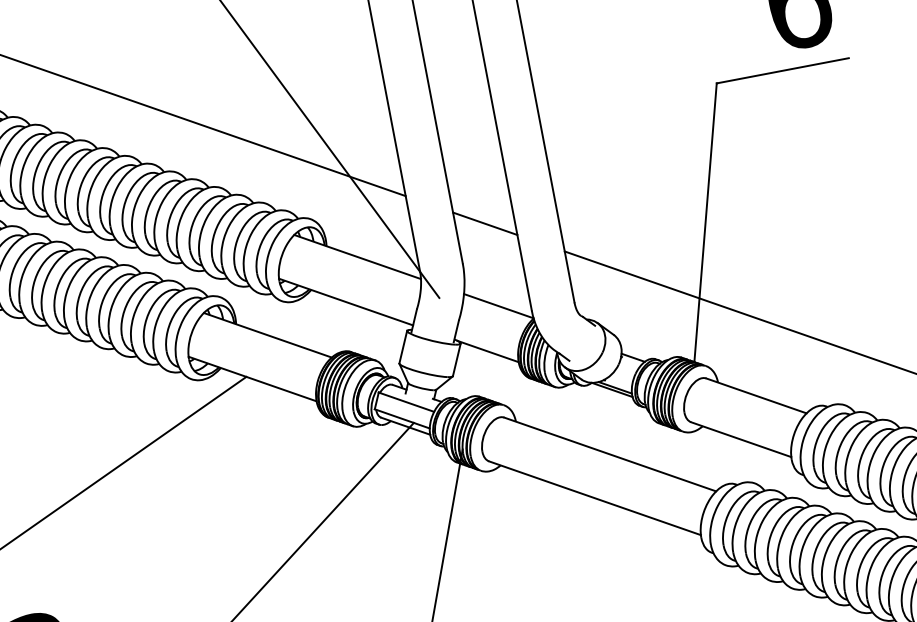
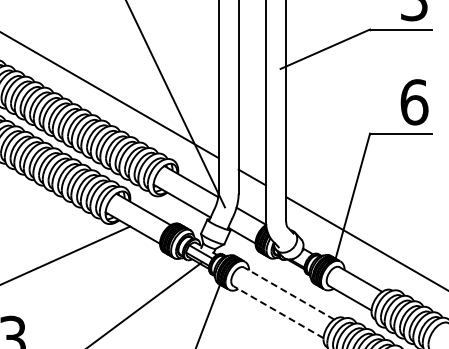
line: (608, 454) -> (288, 293), solid -> dashed
line: (594, 496) -> (278, 311), solid -> dashed

